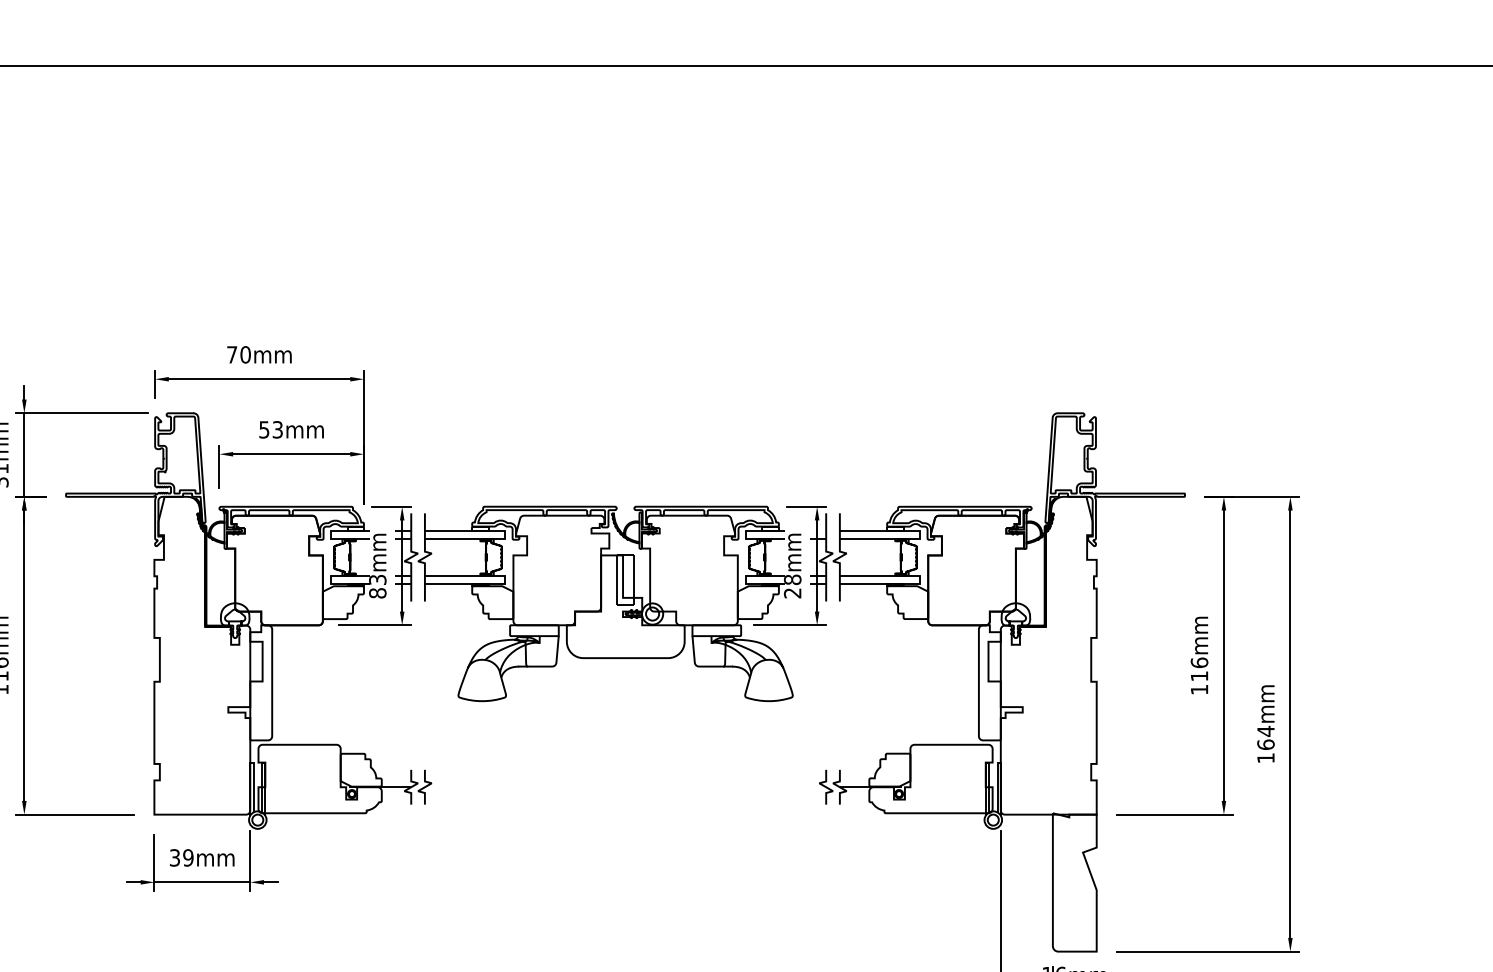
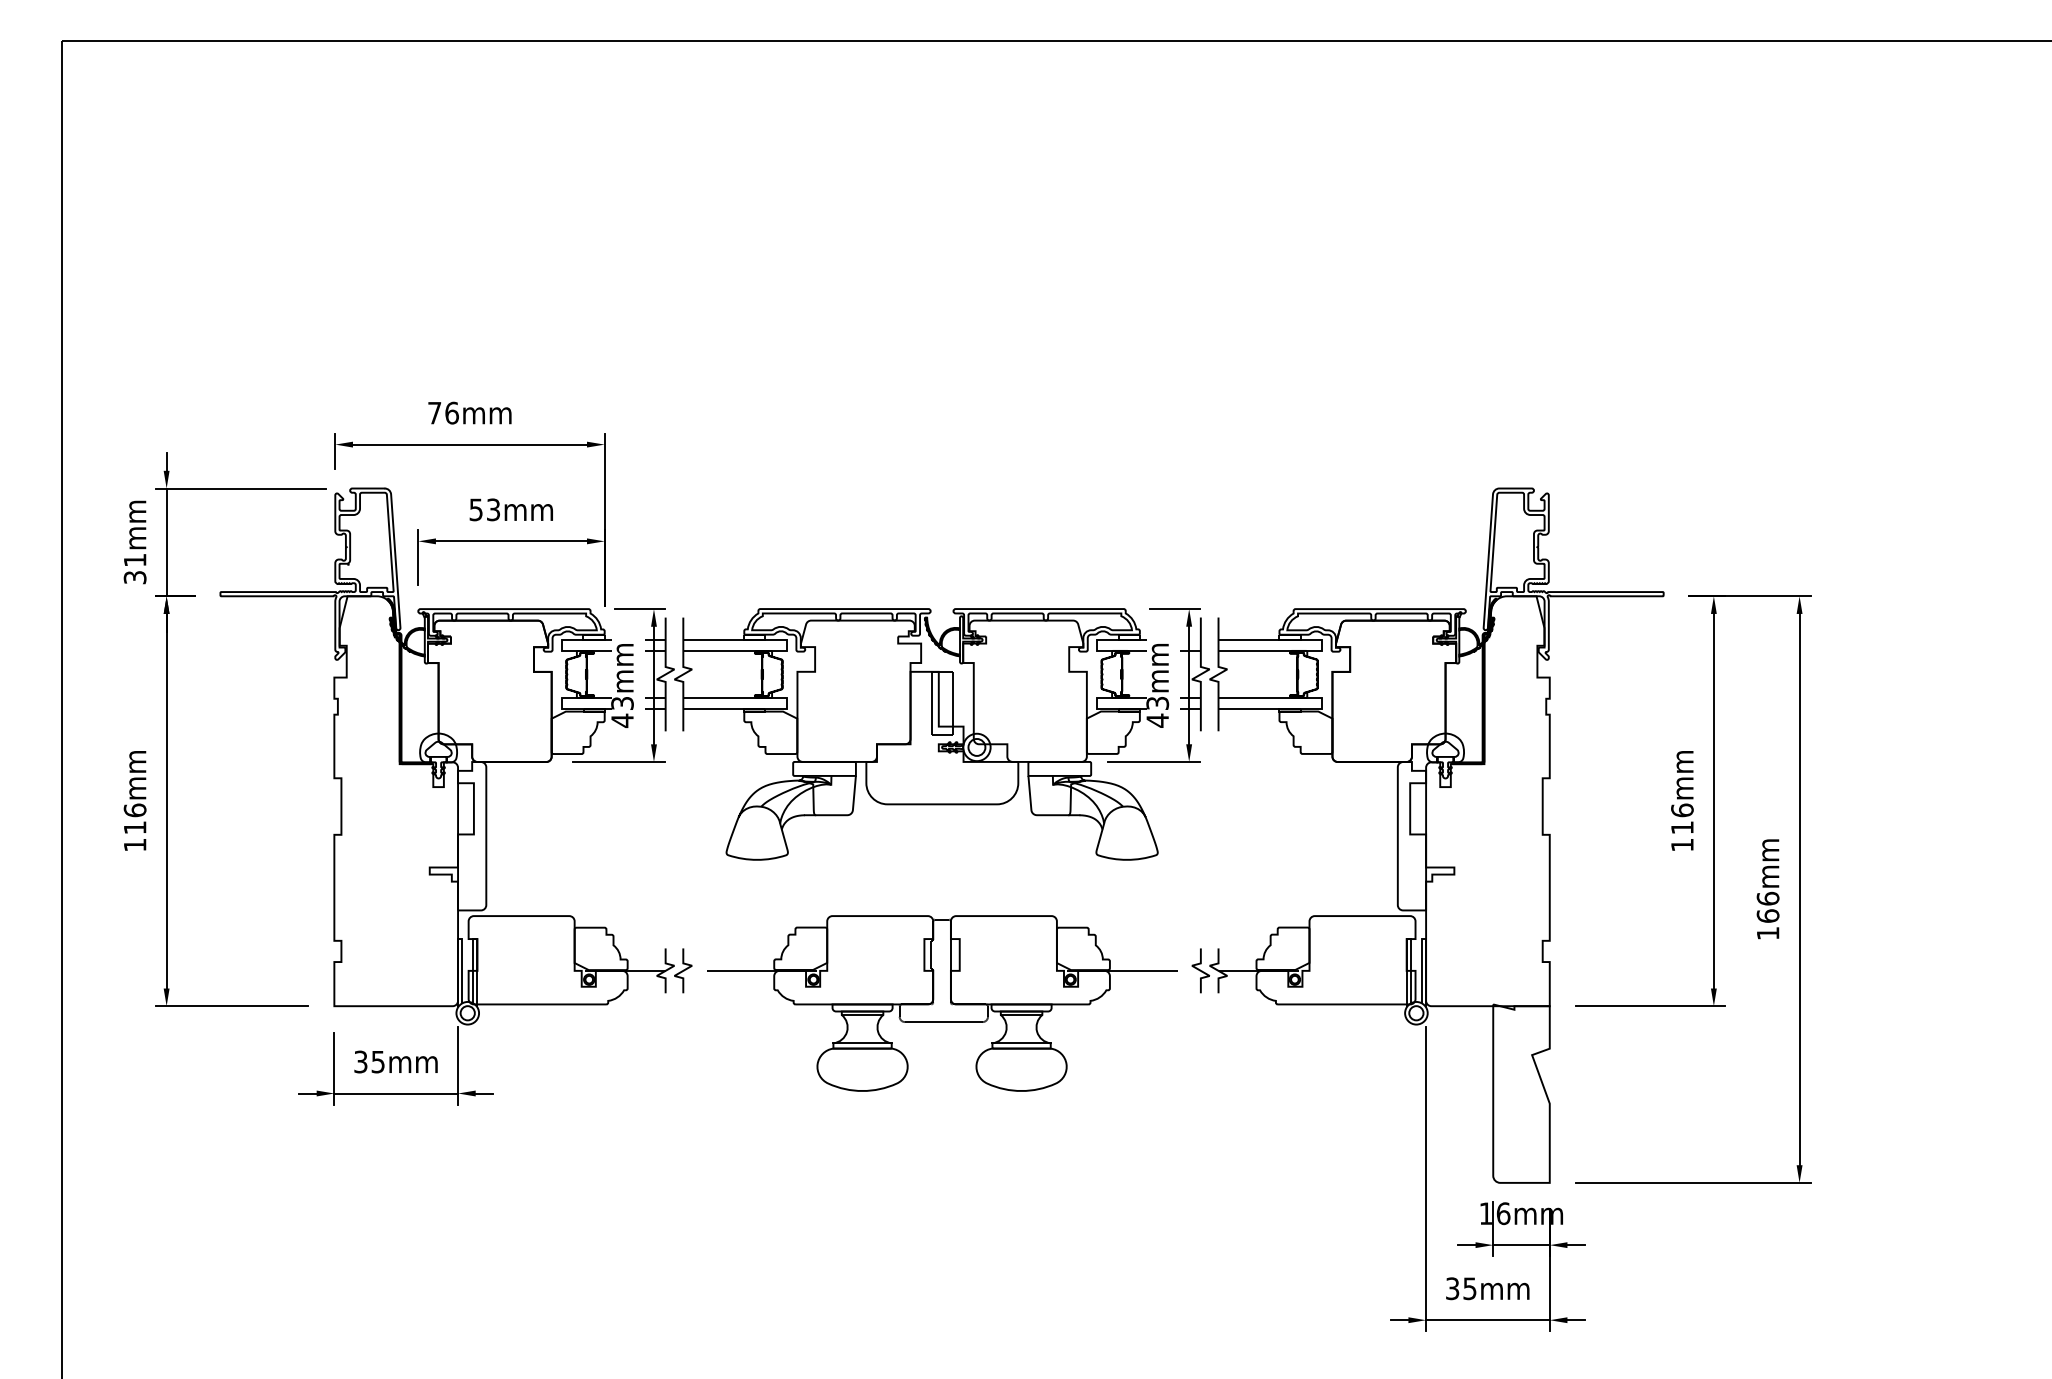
text: (245, 354) -> (451, 412), 70mm -> 76mm
text: (792, 586) -> (1157, 711), 28mm -> 43mm
text: (377, 593) -> (622, 720), 83mm -> 43mm
text: (1265, 731) -> (1767, 898), 164mm -> 166mm
part: (625, 812) -> (942, 1003), added
text: (187, 857) -> (377, 1061), 39mm -> 35mm

